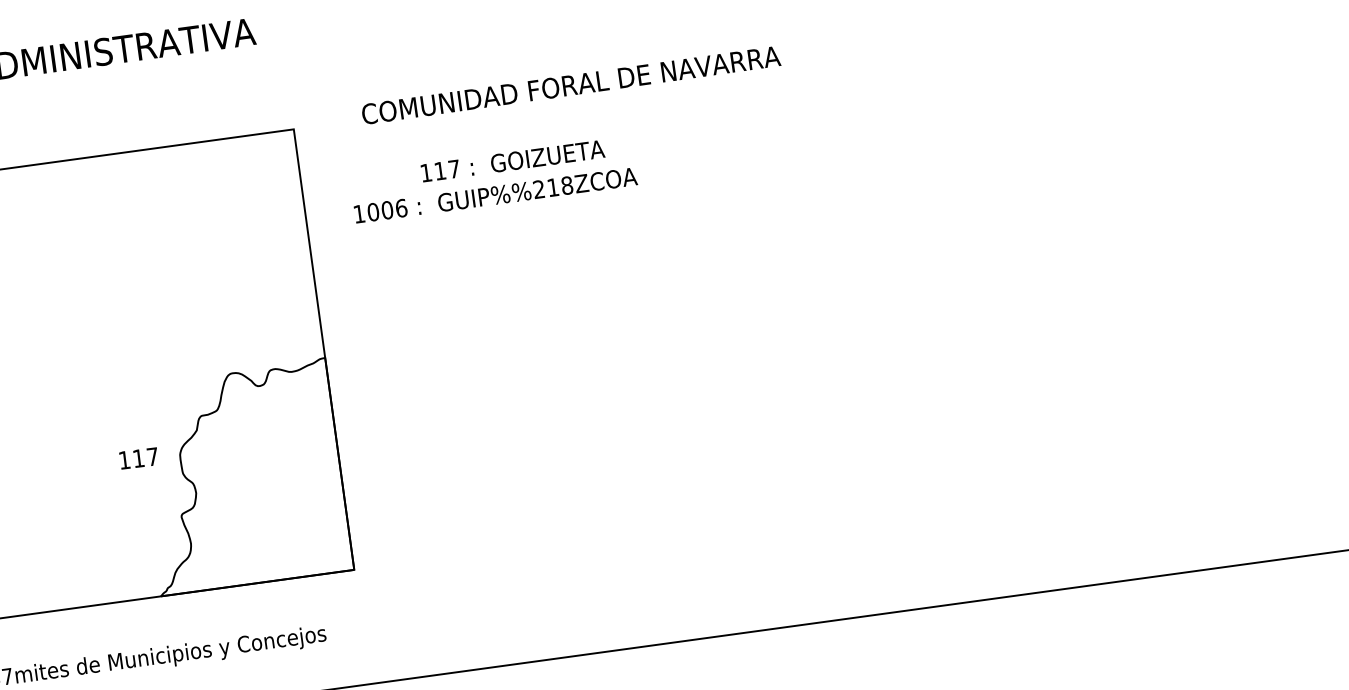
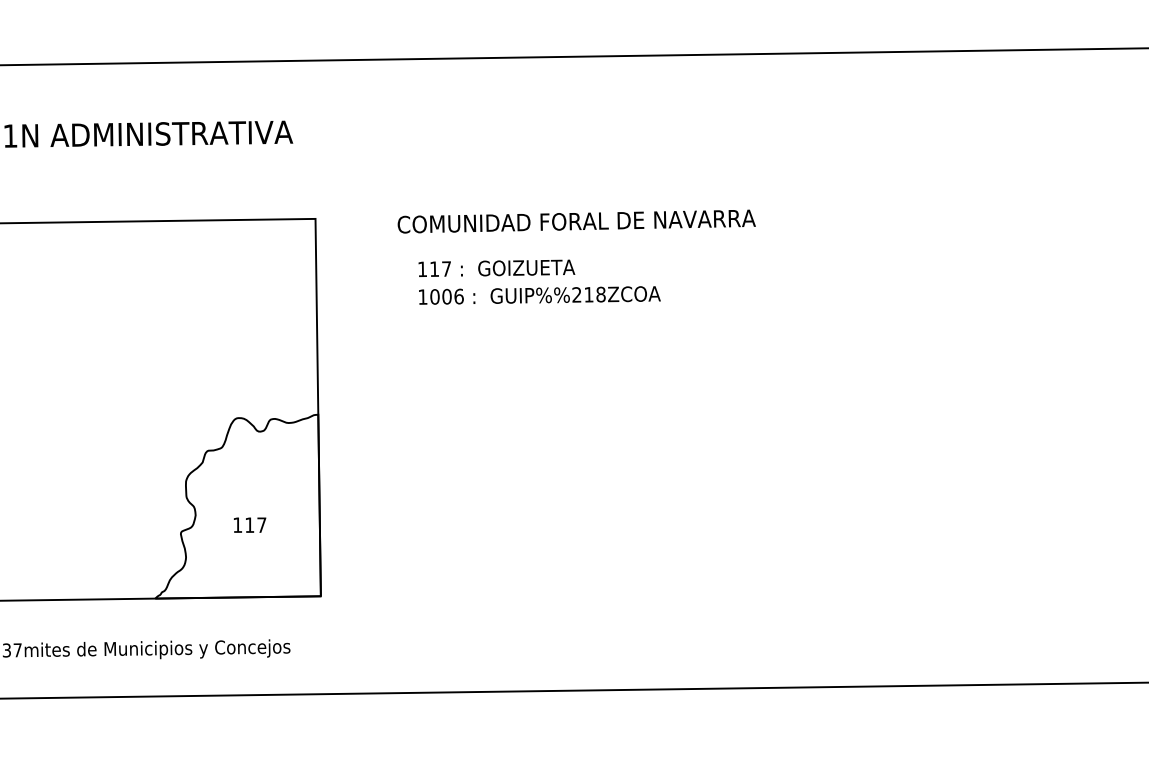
text: (570, 85) -> (576, 221), moved
text: (495, 195) -> (539, 295), moved
text: (138, 457) -> (249, 524), moved

